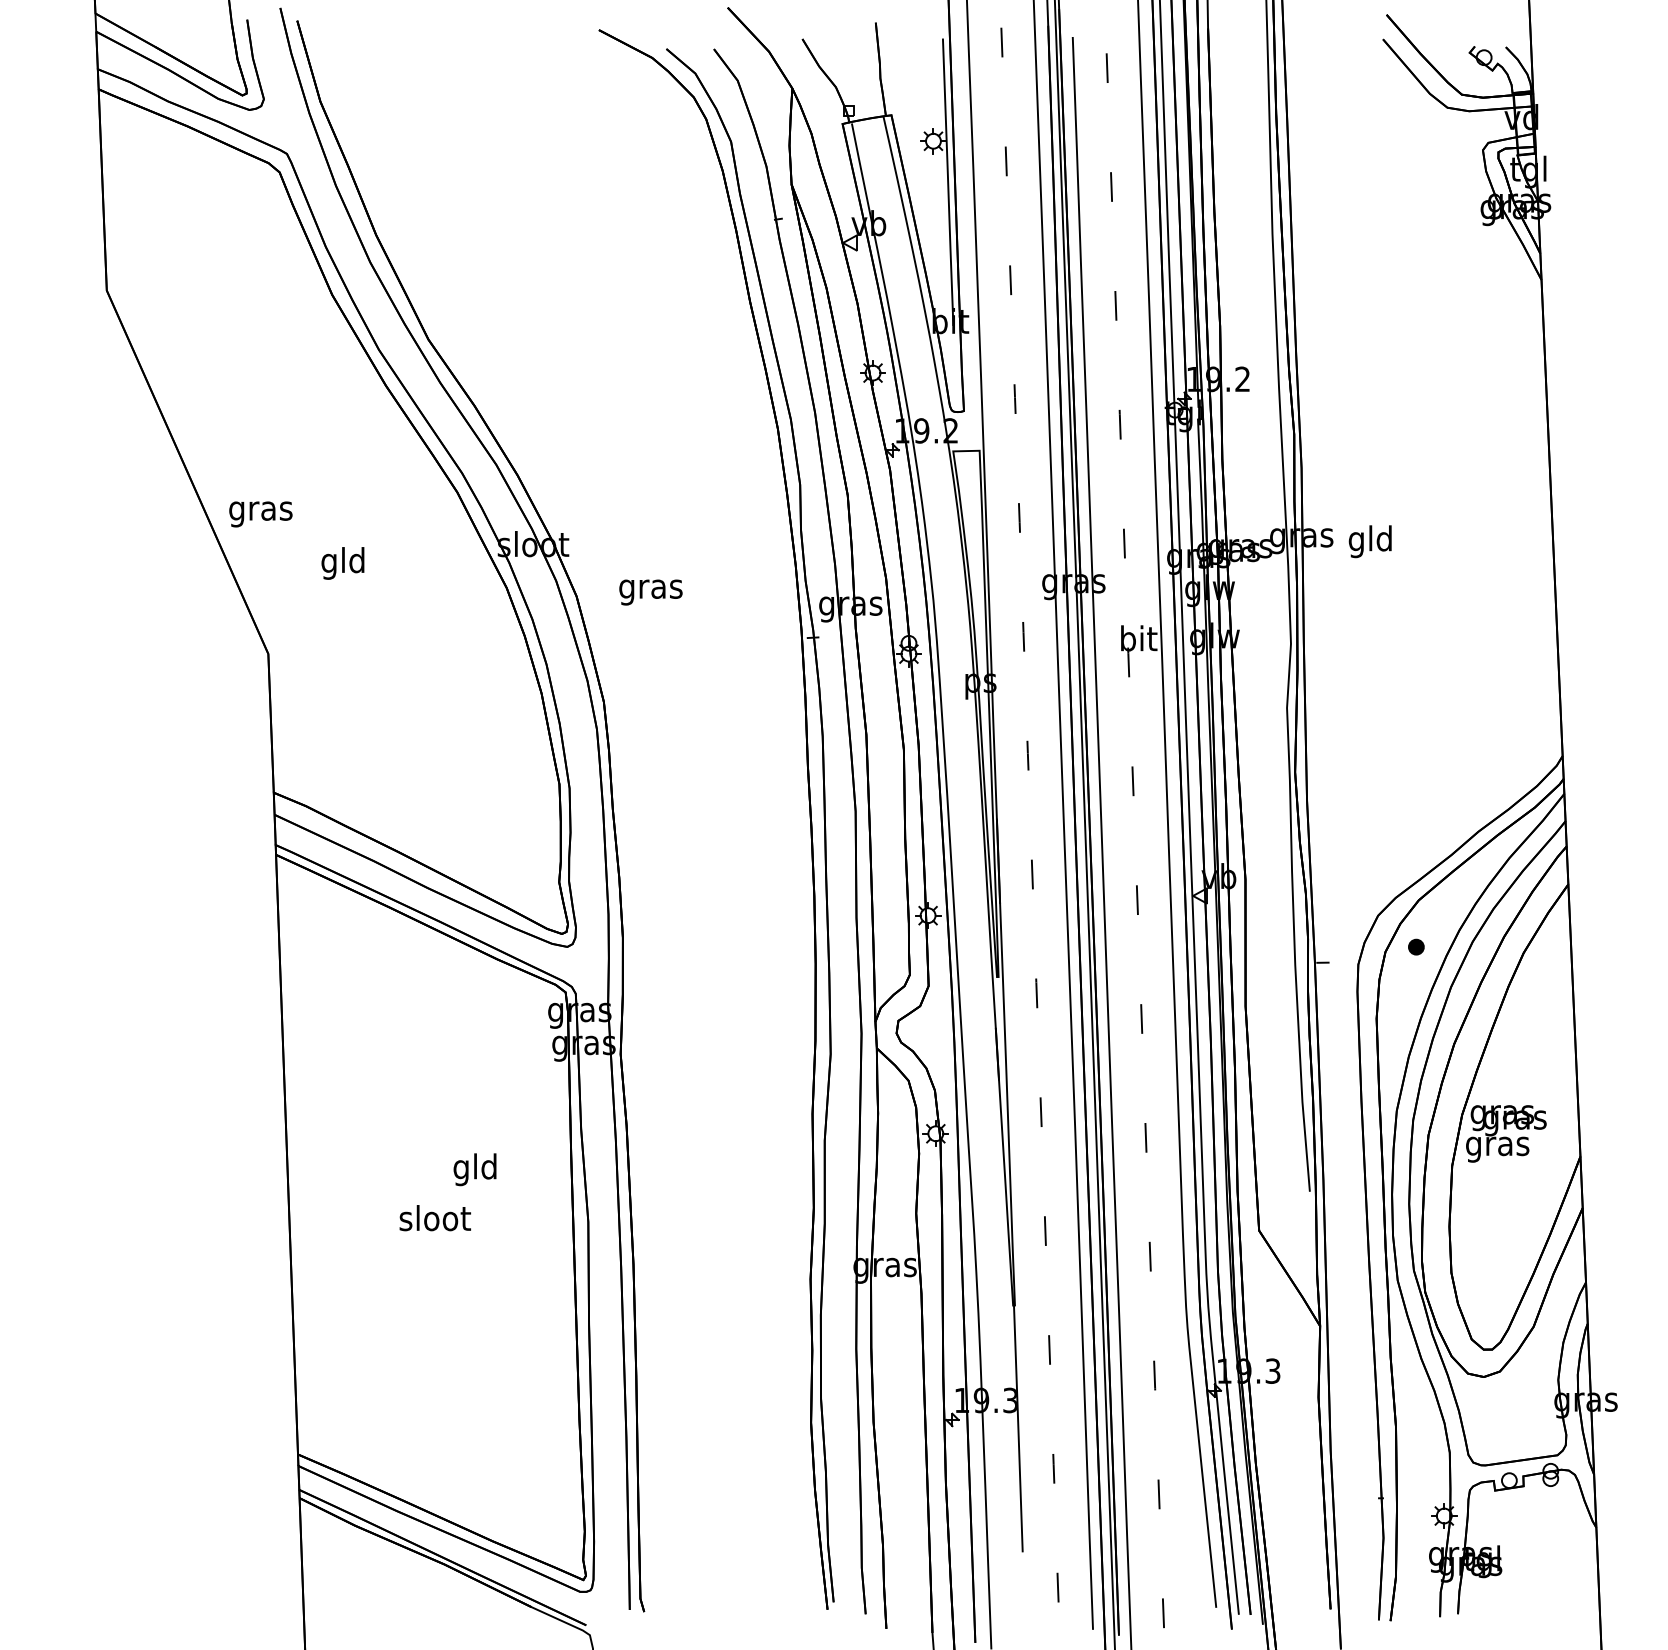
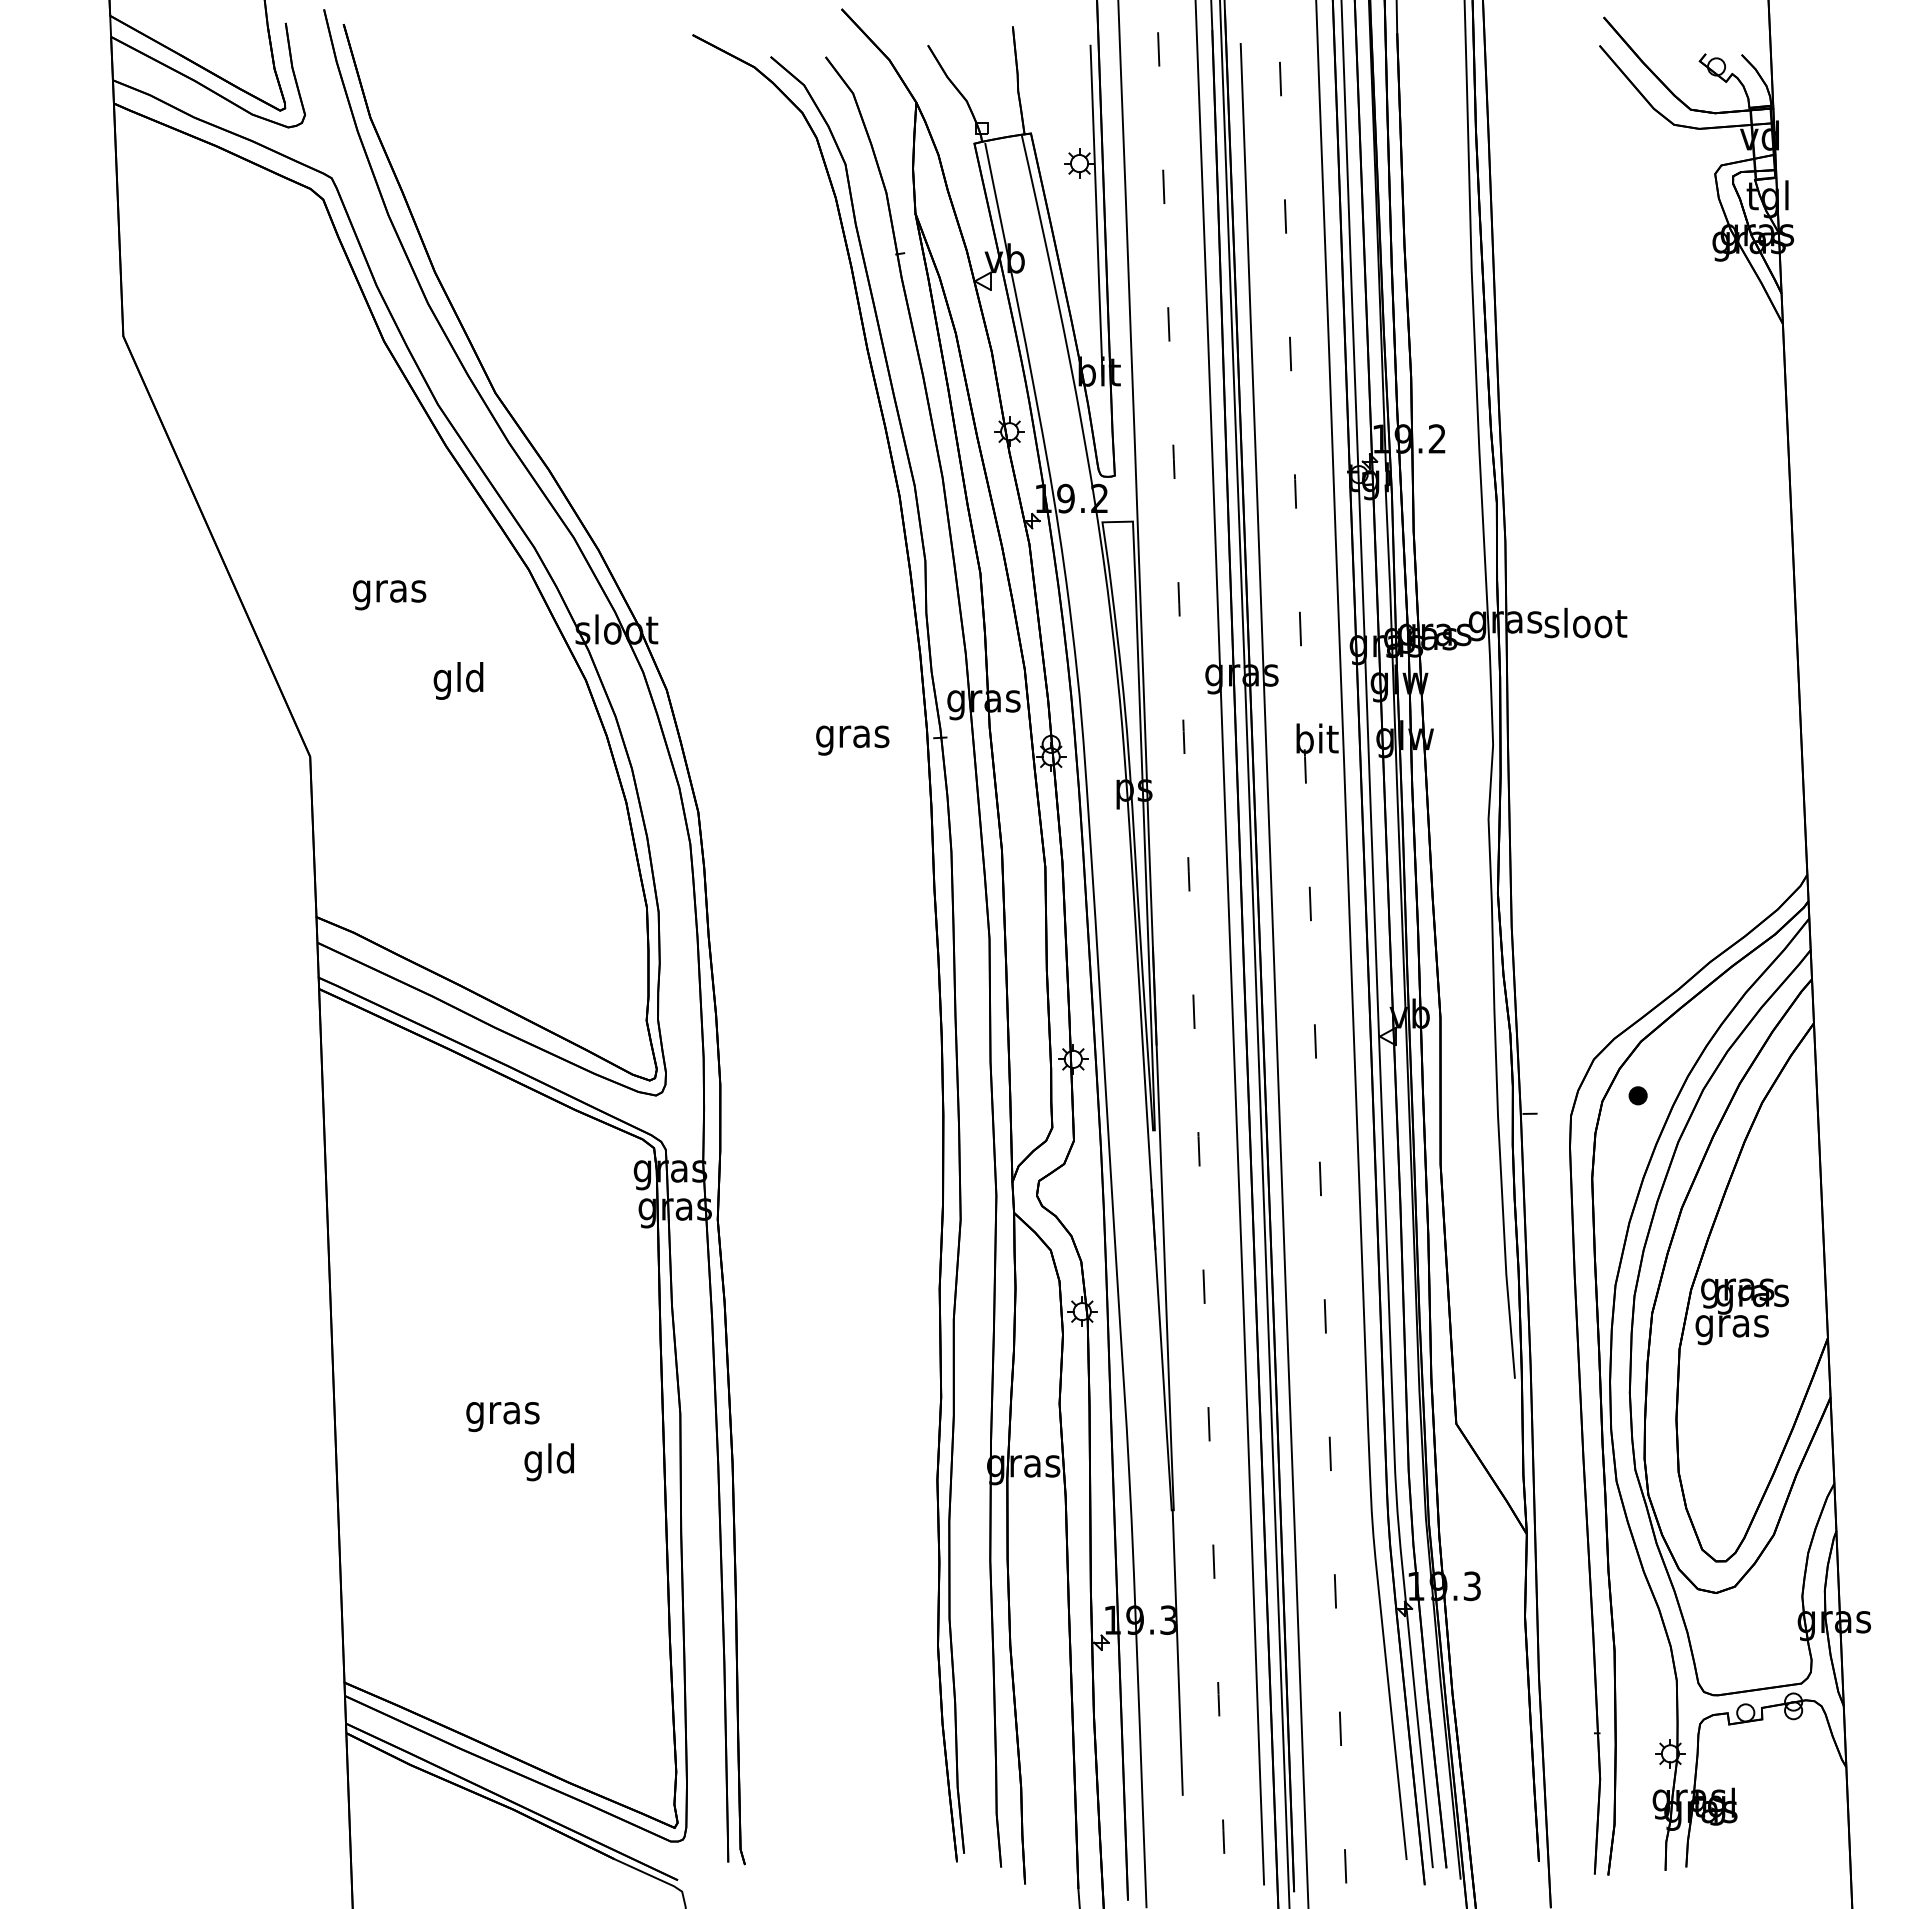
text: (260, 514) -> (389, 595), moved
text: (1370, 541) -> (1585, 626), gld -> sloot
text: (342, 563) -> (458, 680), moved
text: (650, 592) -> (852, 740), moved
text: (474, 1169) -> (548, 1462), moved
text: (435, 1221) -> (503, 1413), sloot -> gras

